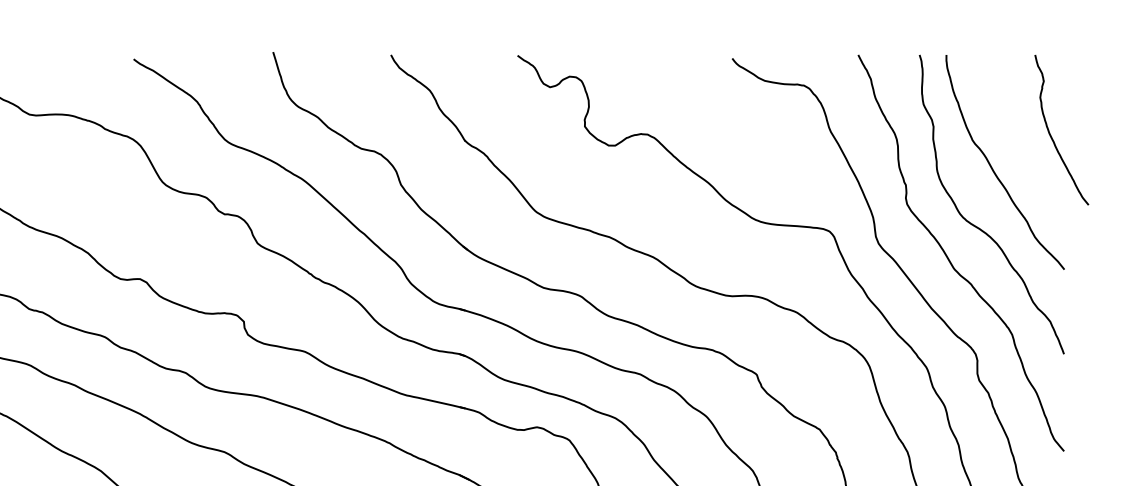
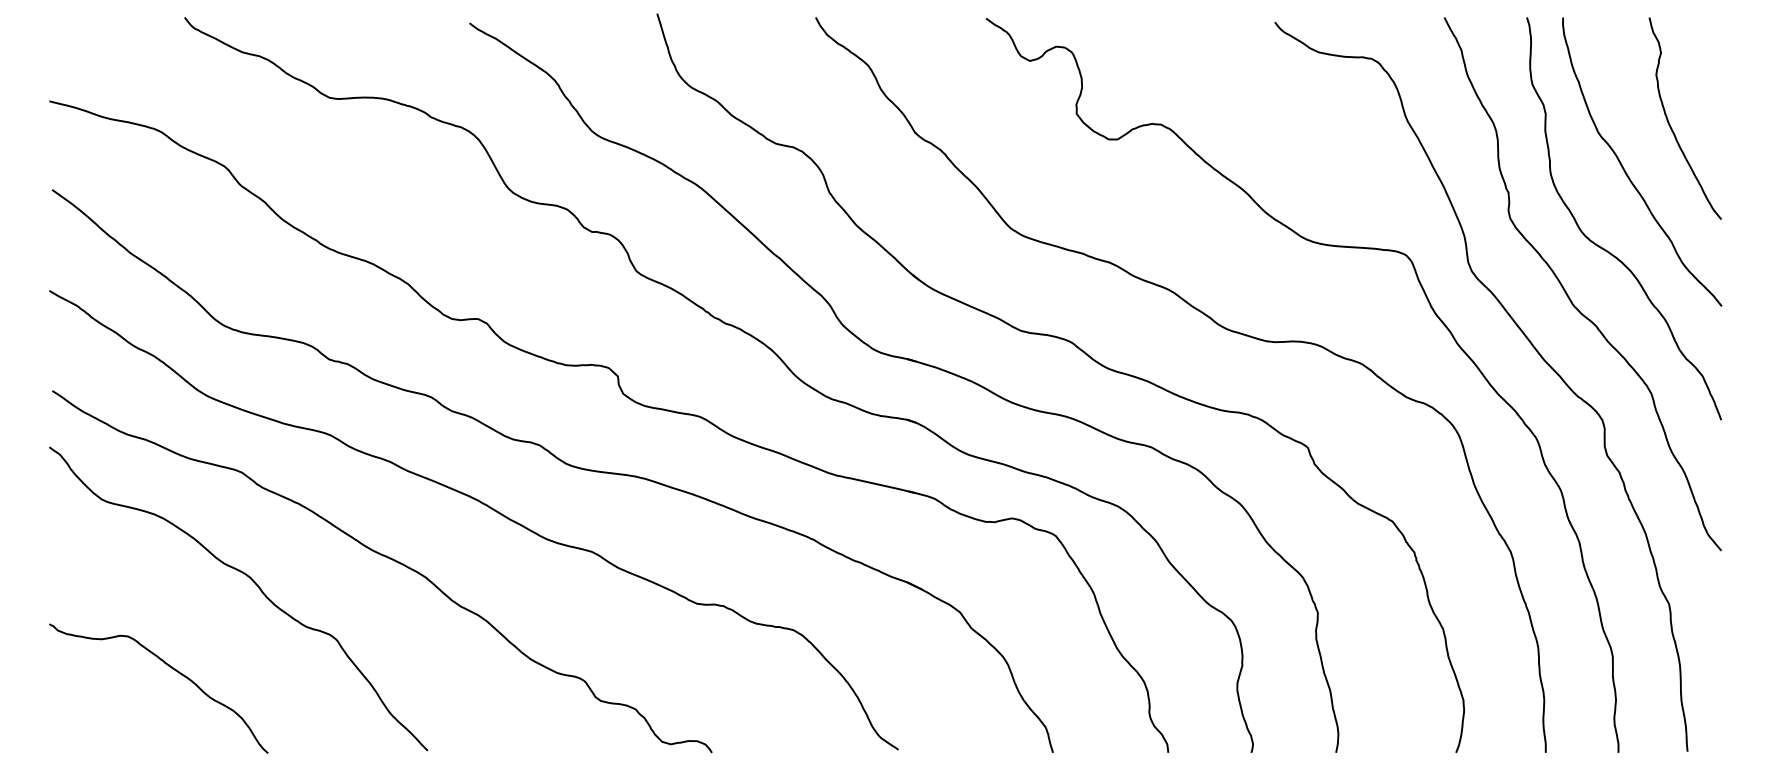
curve: (1050, 134) -> (1670, 124), moved

